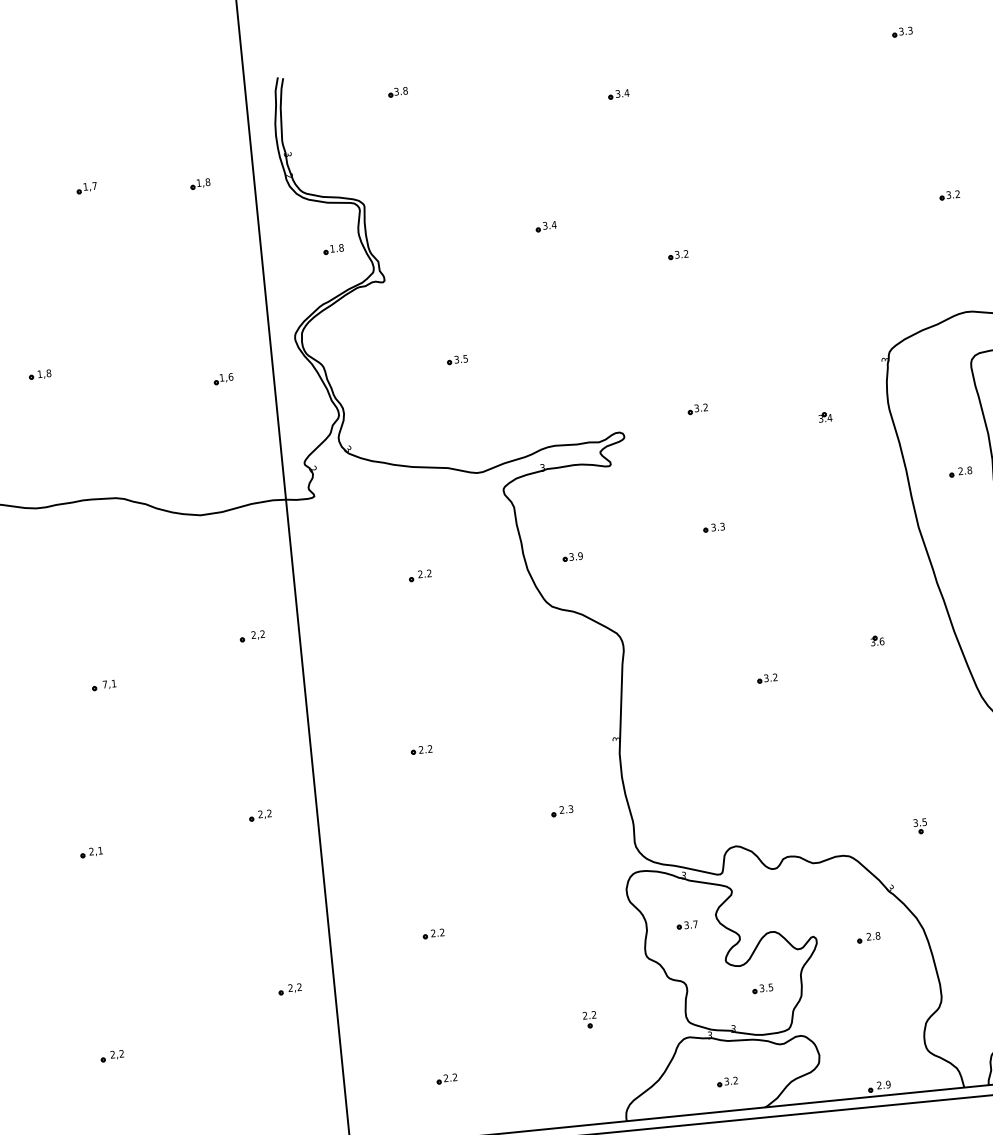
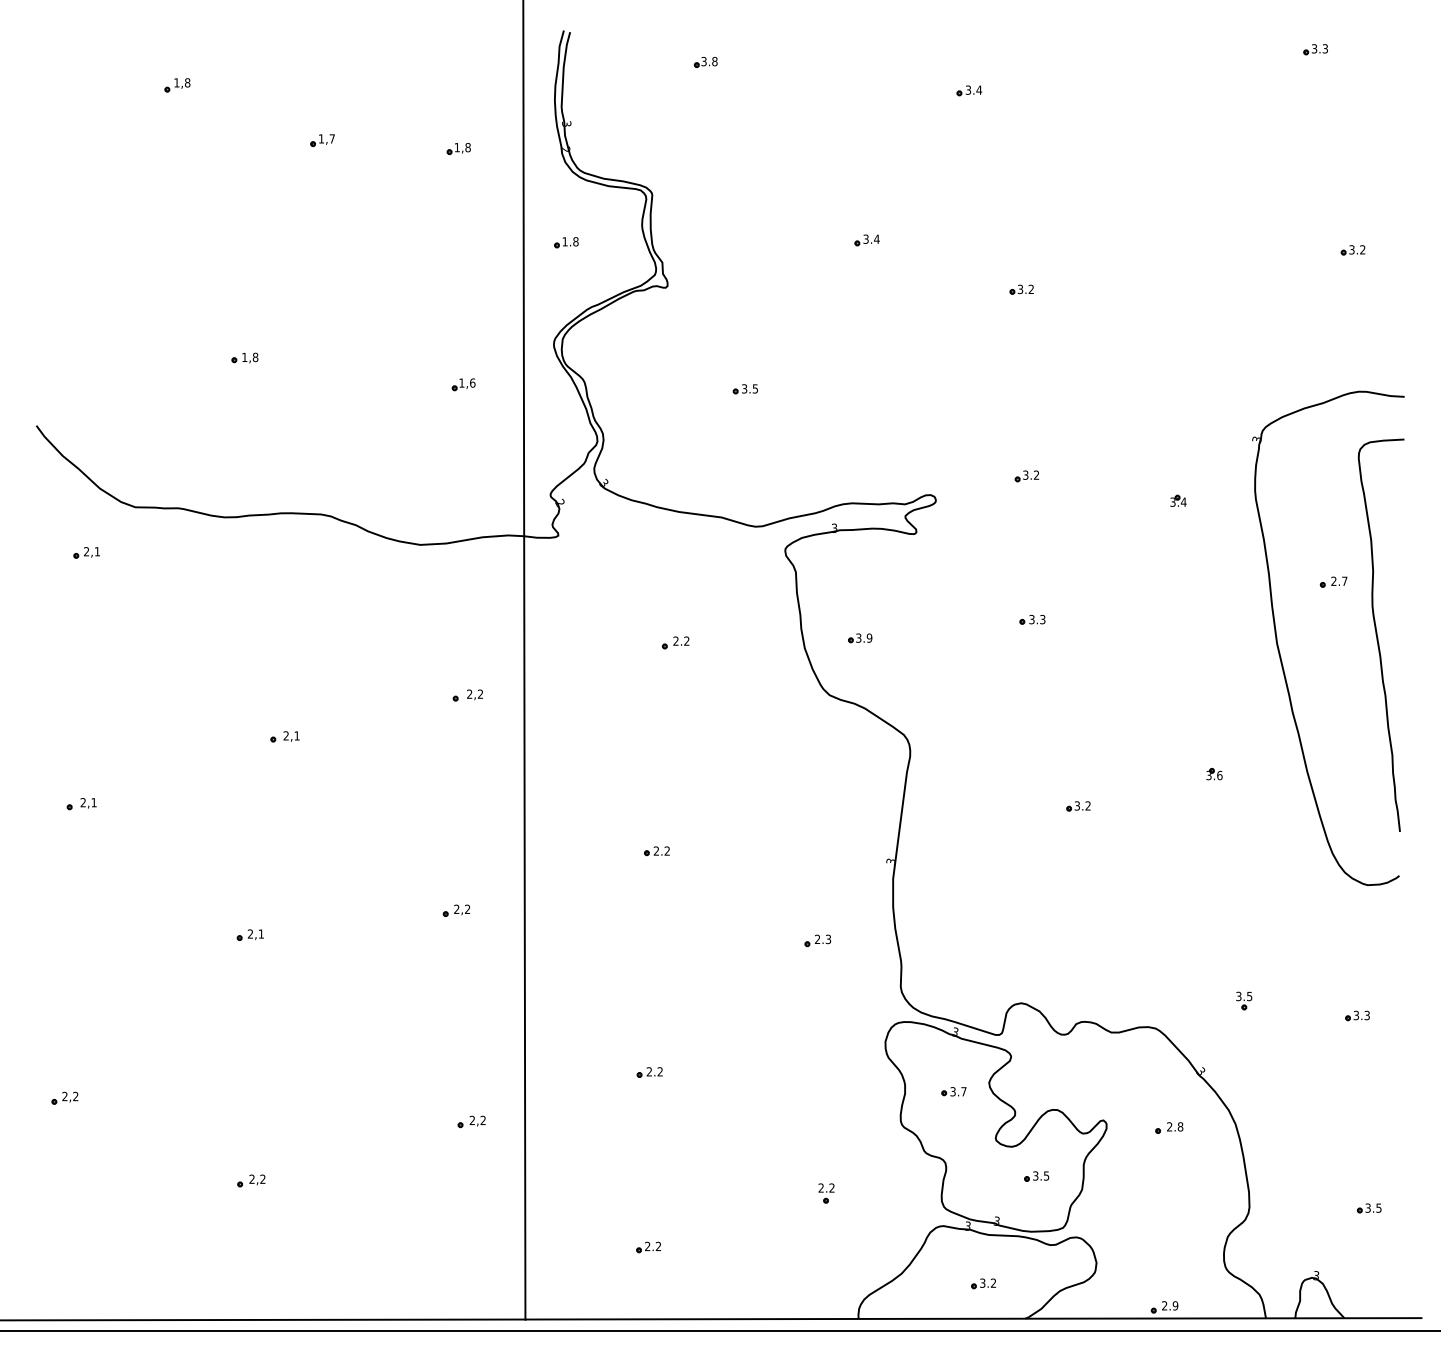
part: (333, 249) -> (566, 242), moved
text: (969, 469) -> (1344, 580), 2.8 -> 2.7
text: (104, 684) -> (285, 735), 7,1 -> 2,1

